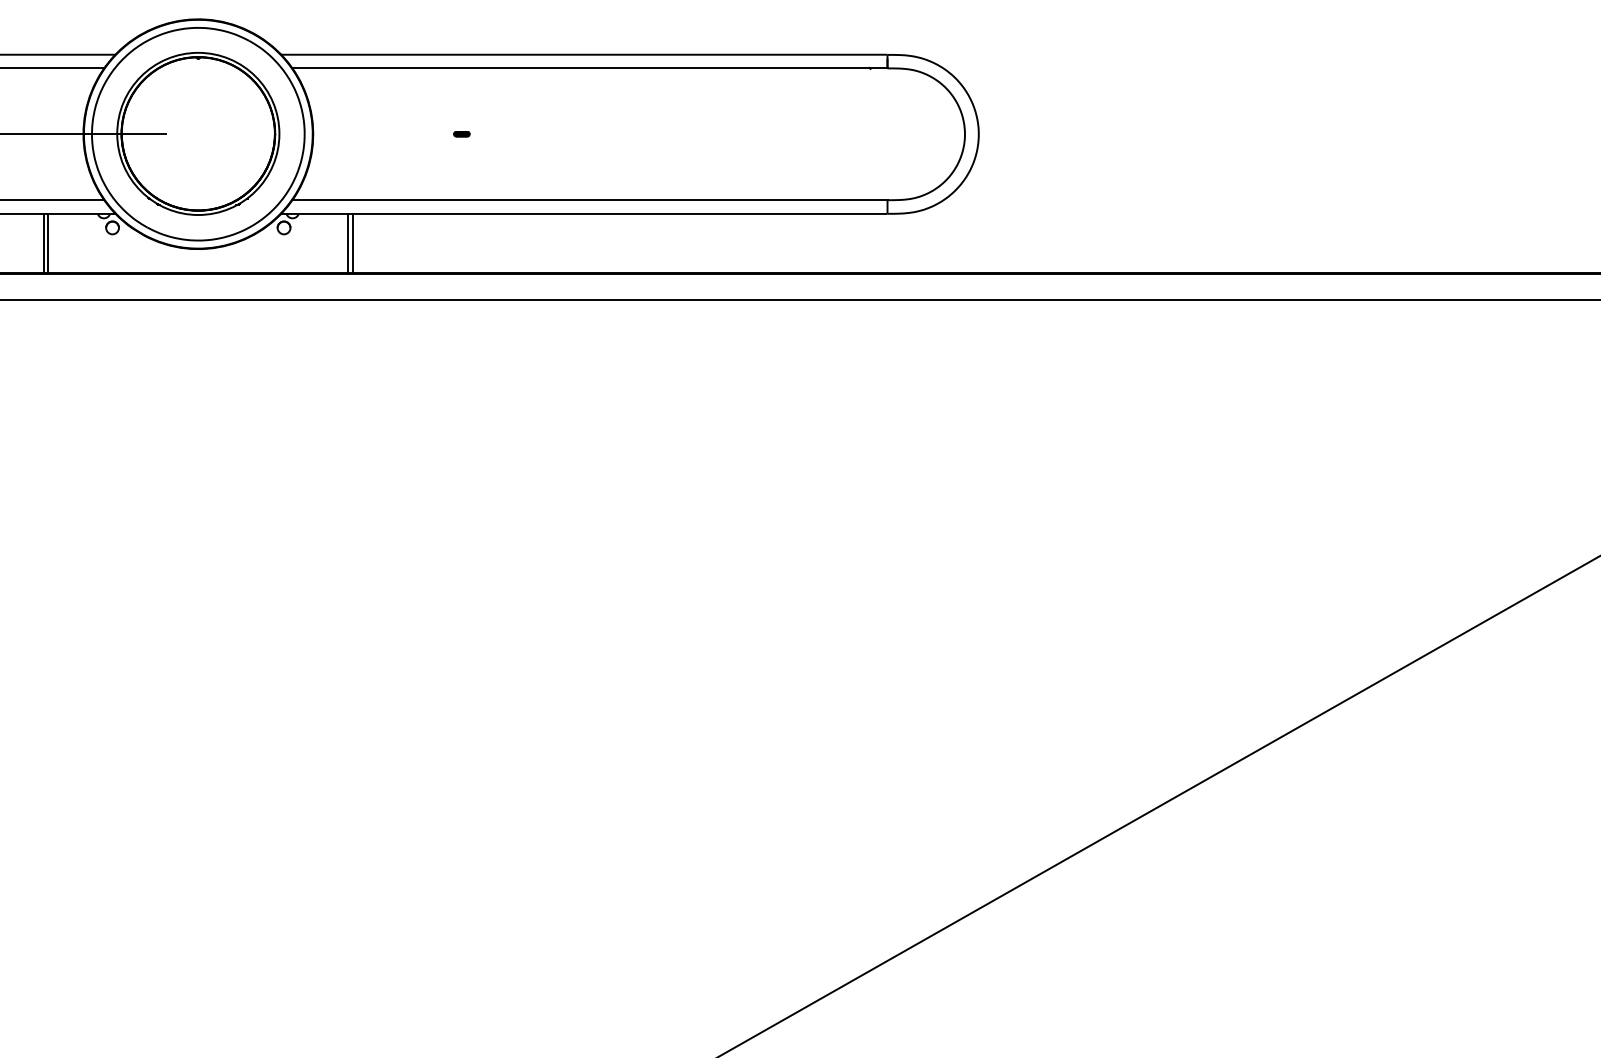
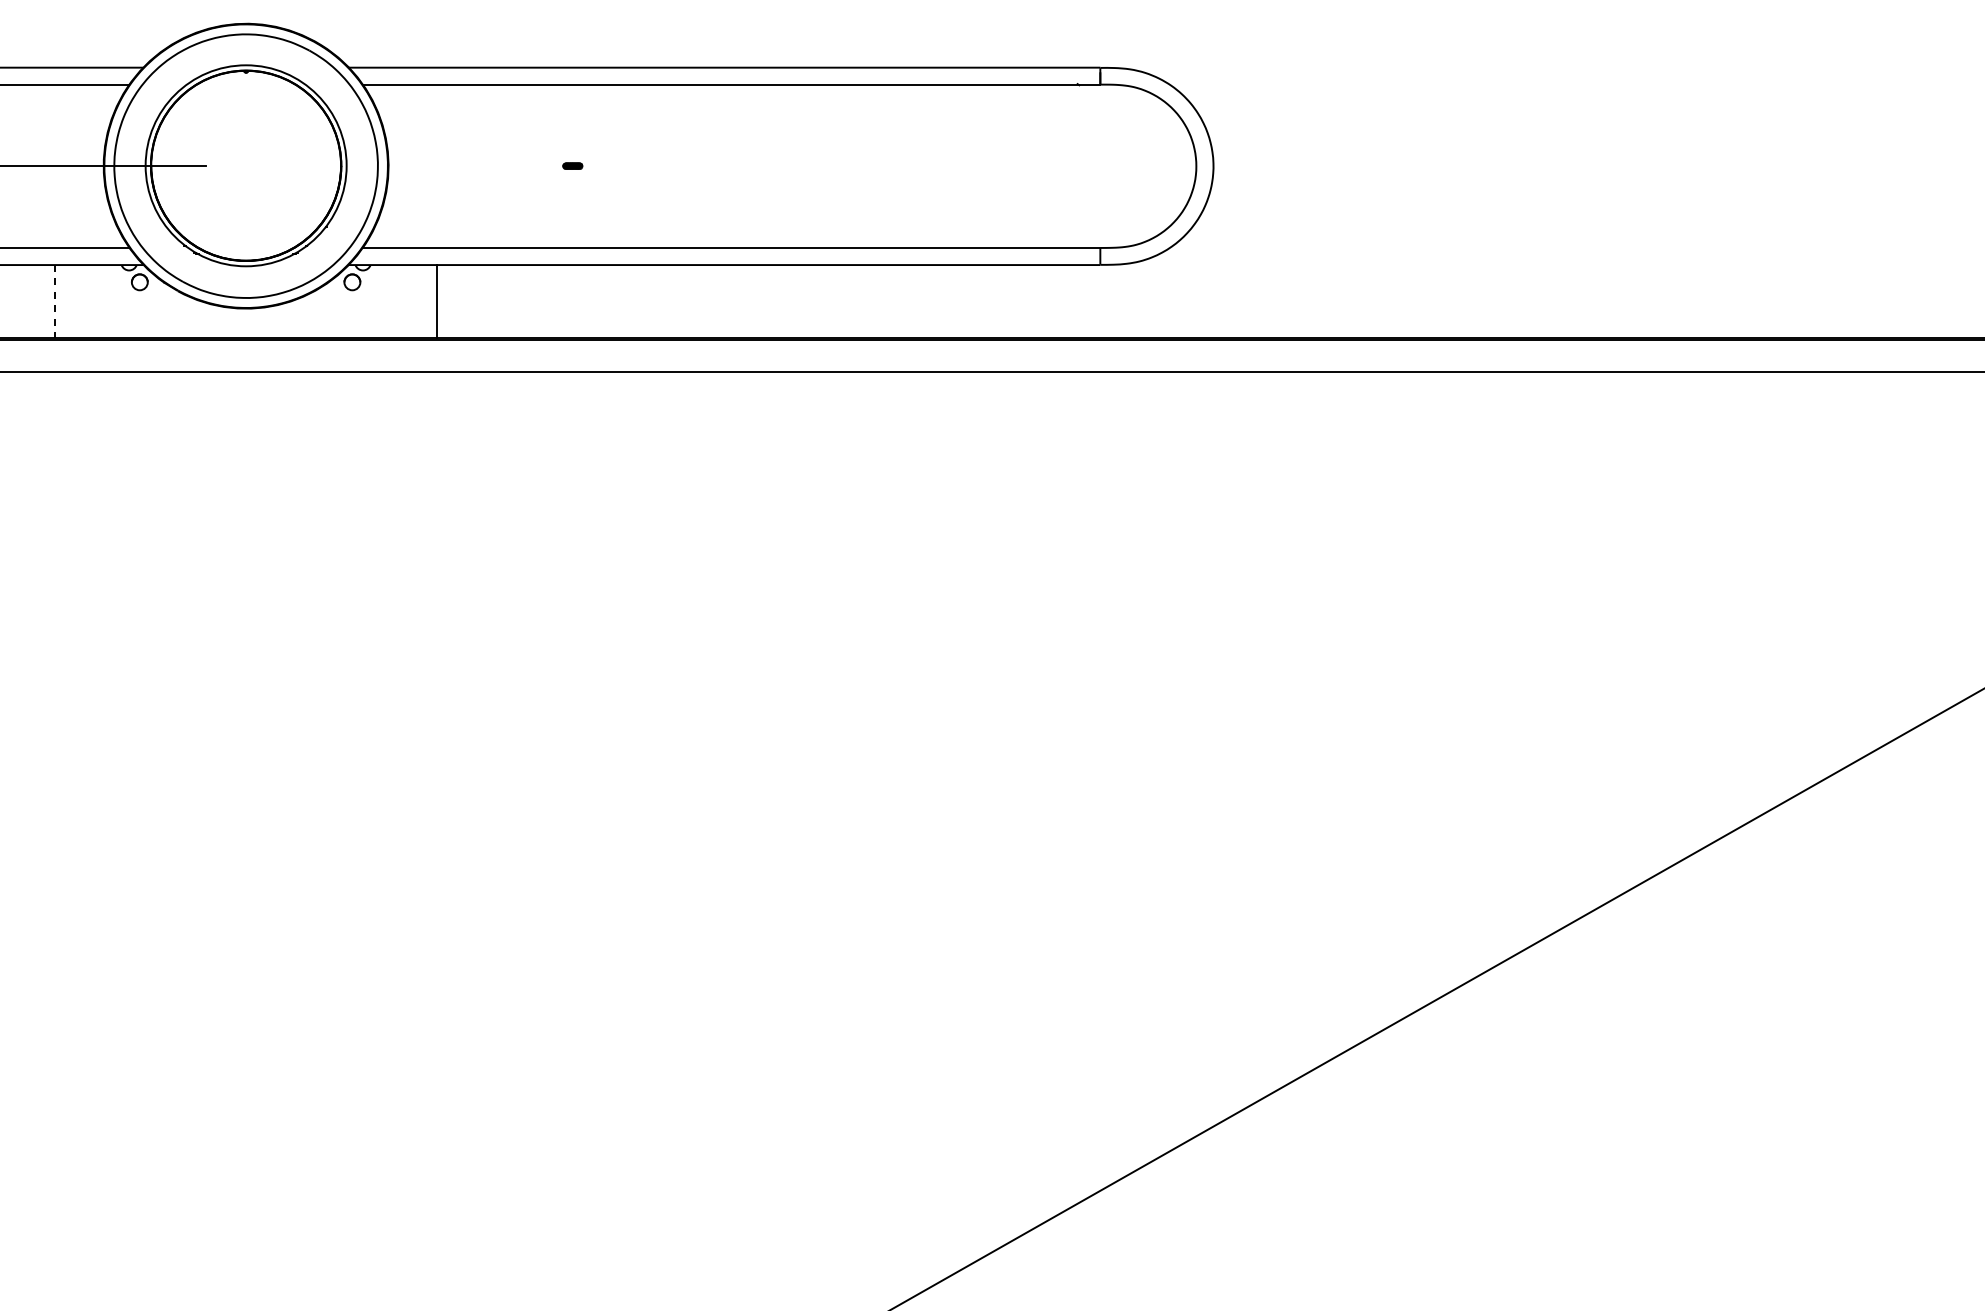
line: (48, 243) -> (60, 301), removed
line: (348, 243) -> (432, 301), removed
line: (43, 244) -> (54, 302), solid -> dashed

